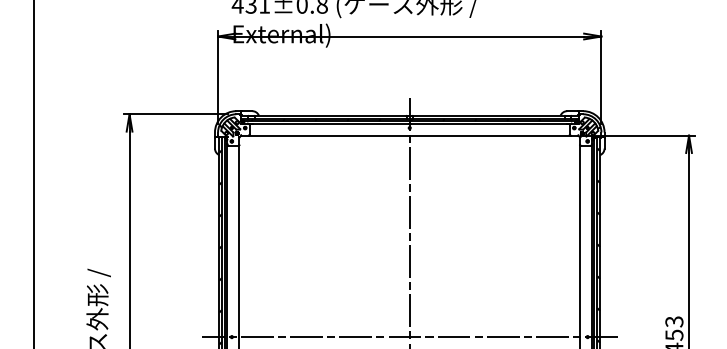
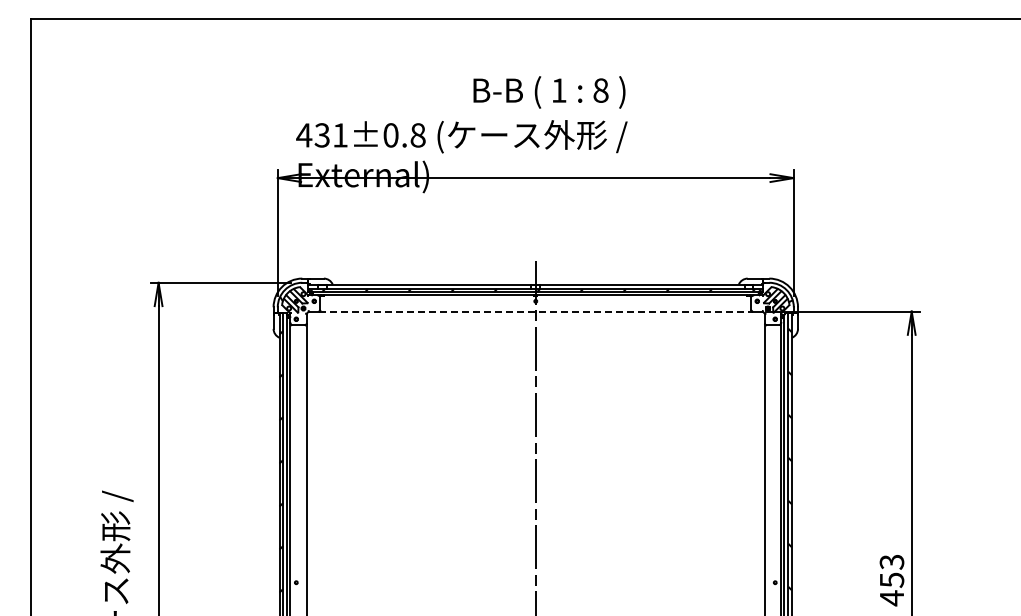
line: (409, 135) -> (535, 311), solid -> dashed
line: (409, 336) -> (535, 582), removed

